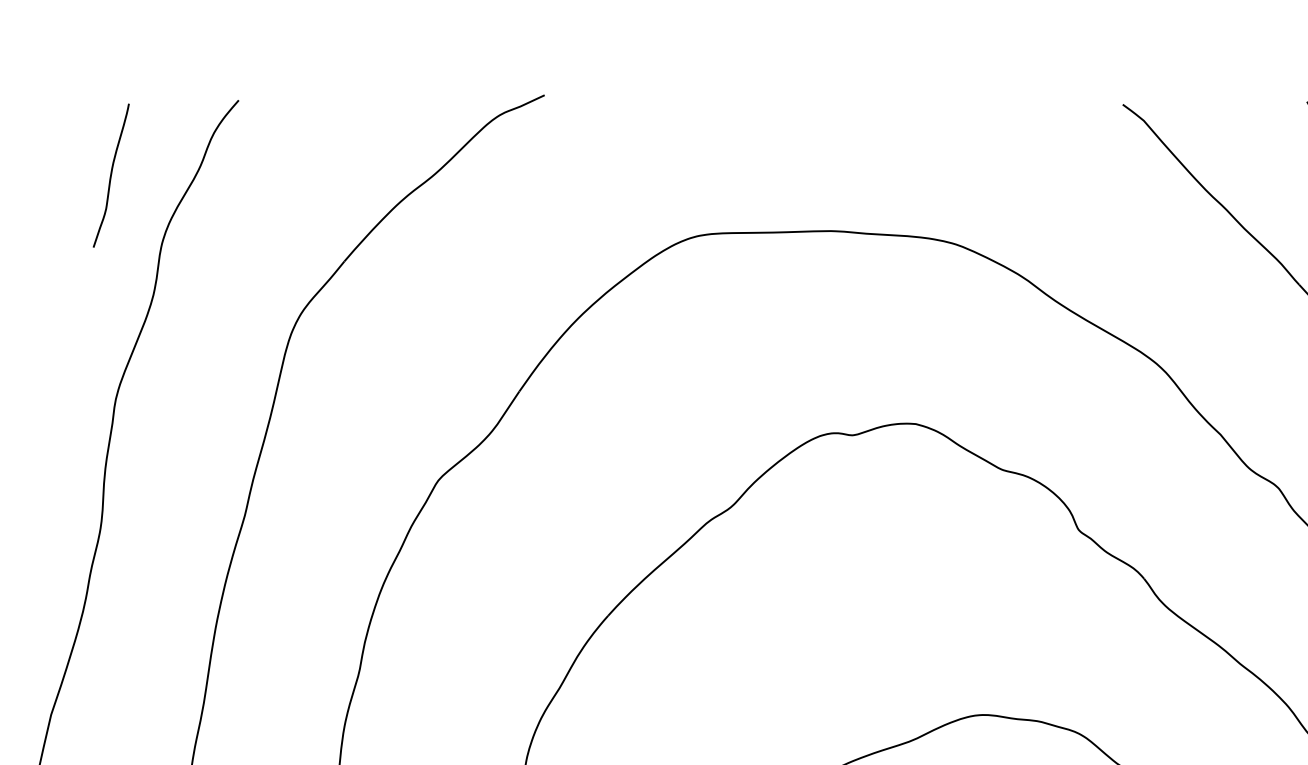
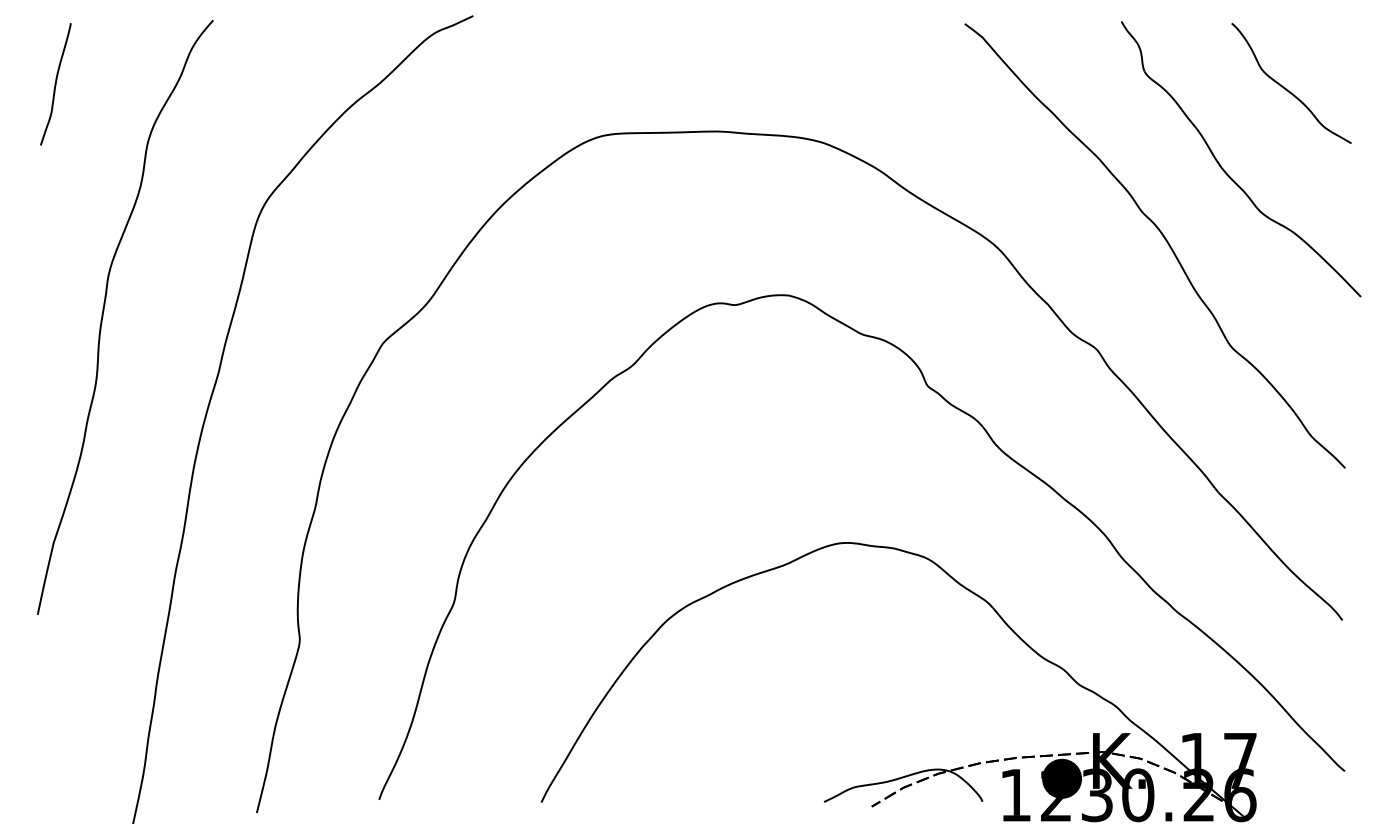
curve: (110, 175) -> (55, 84), moved

